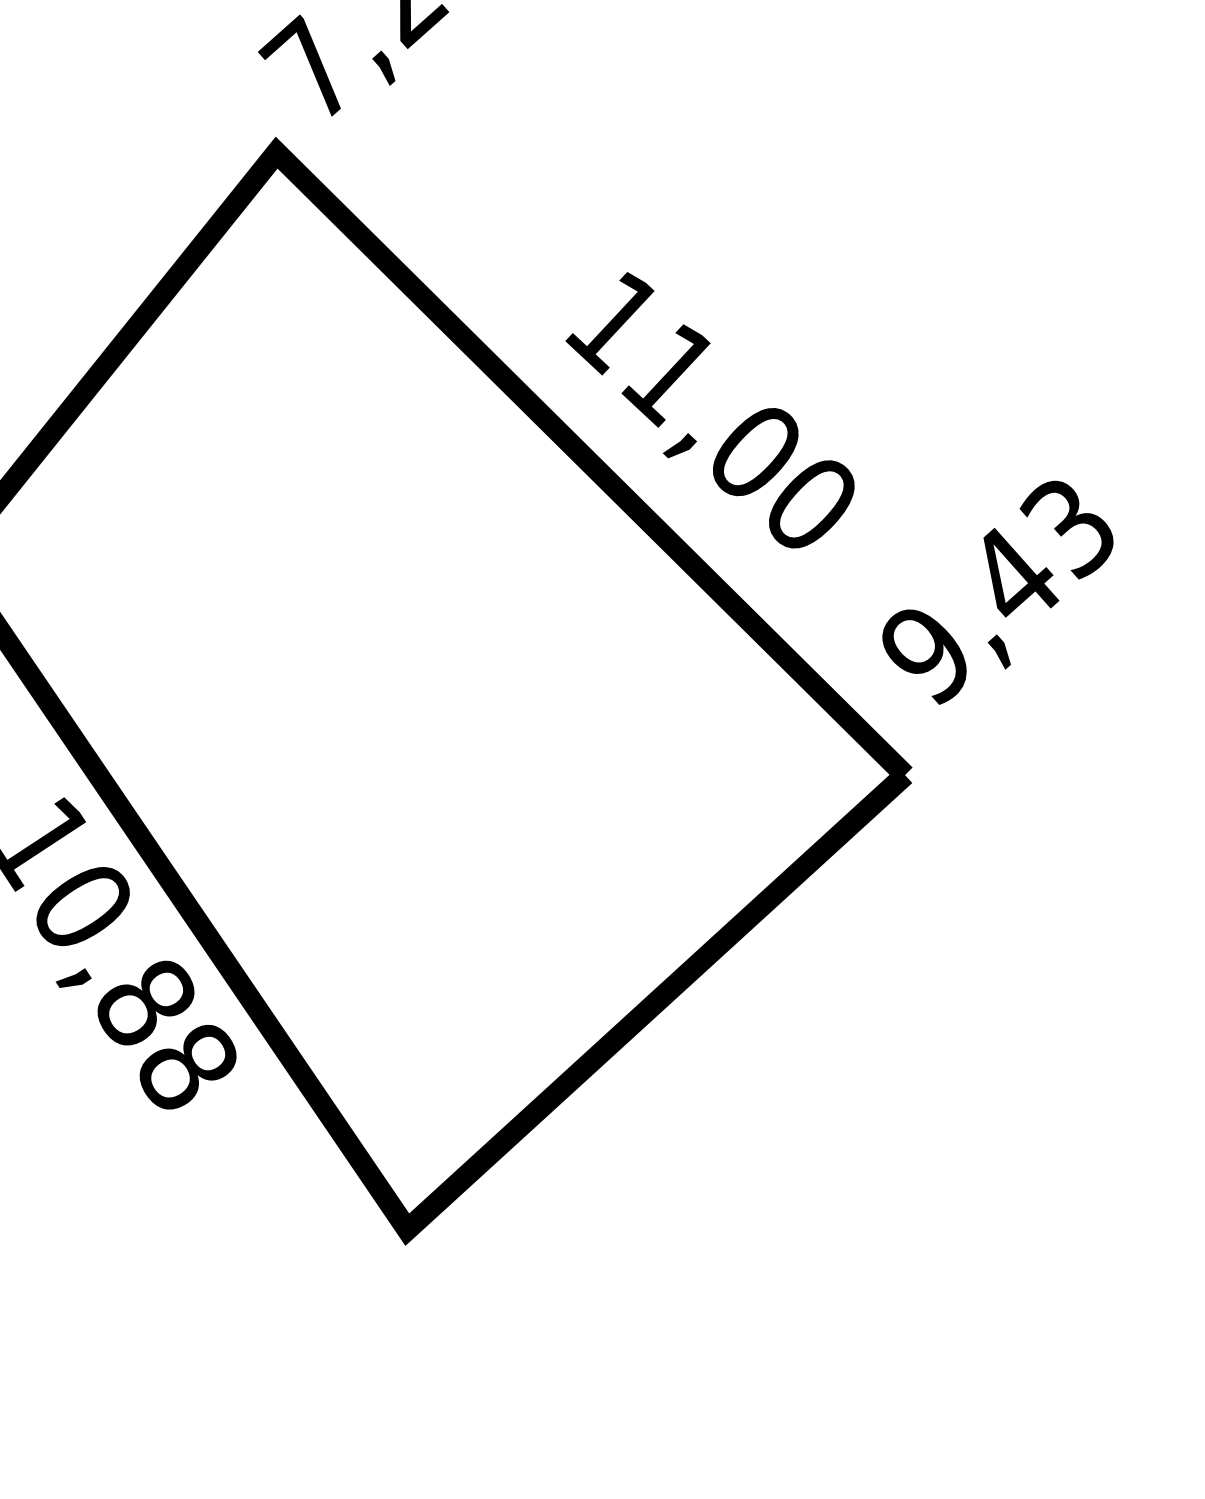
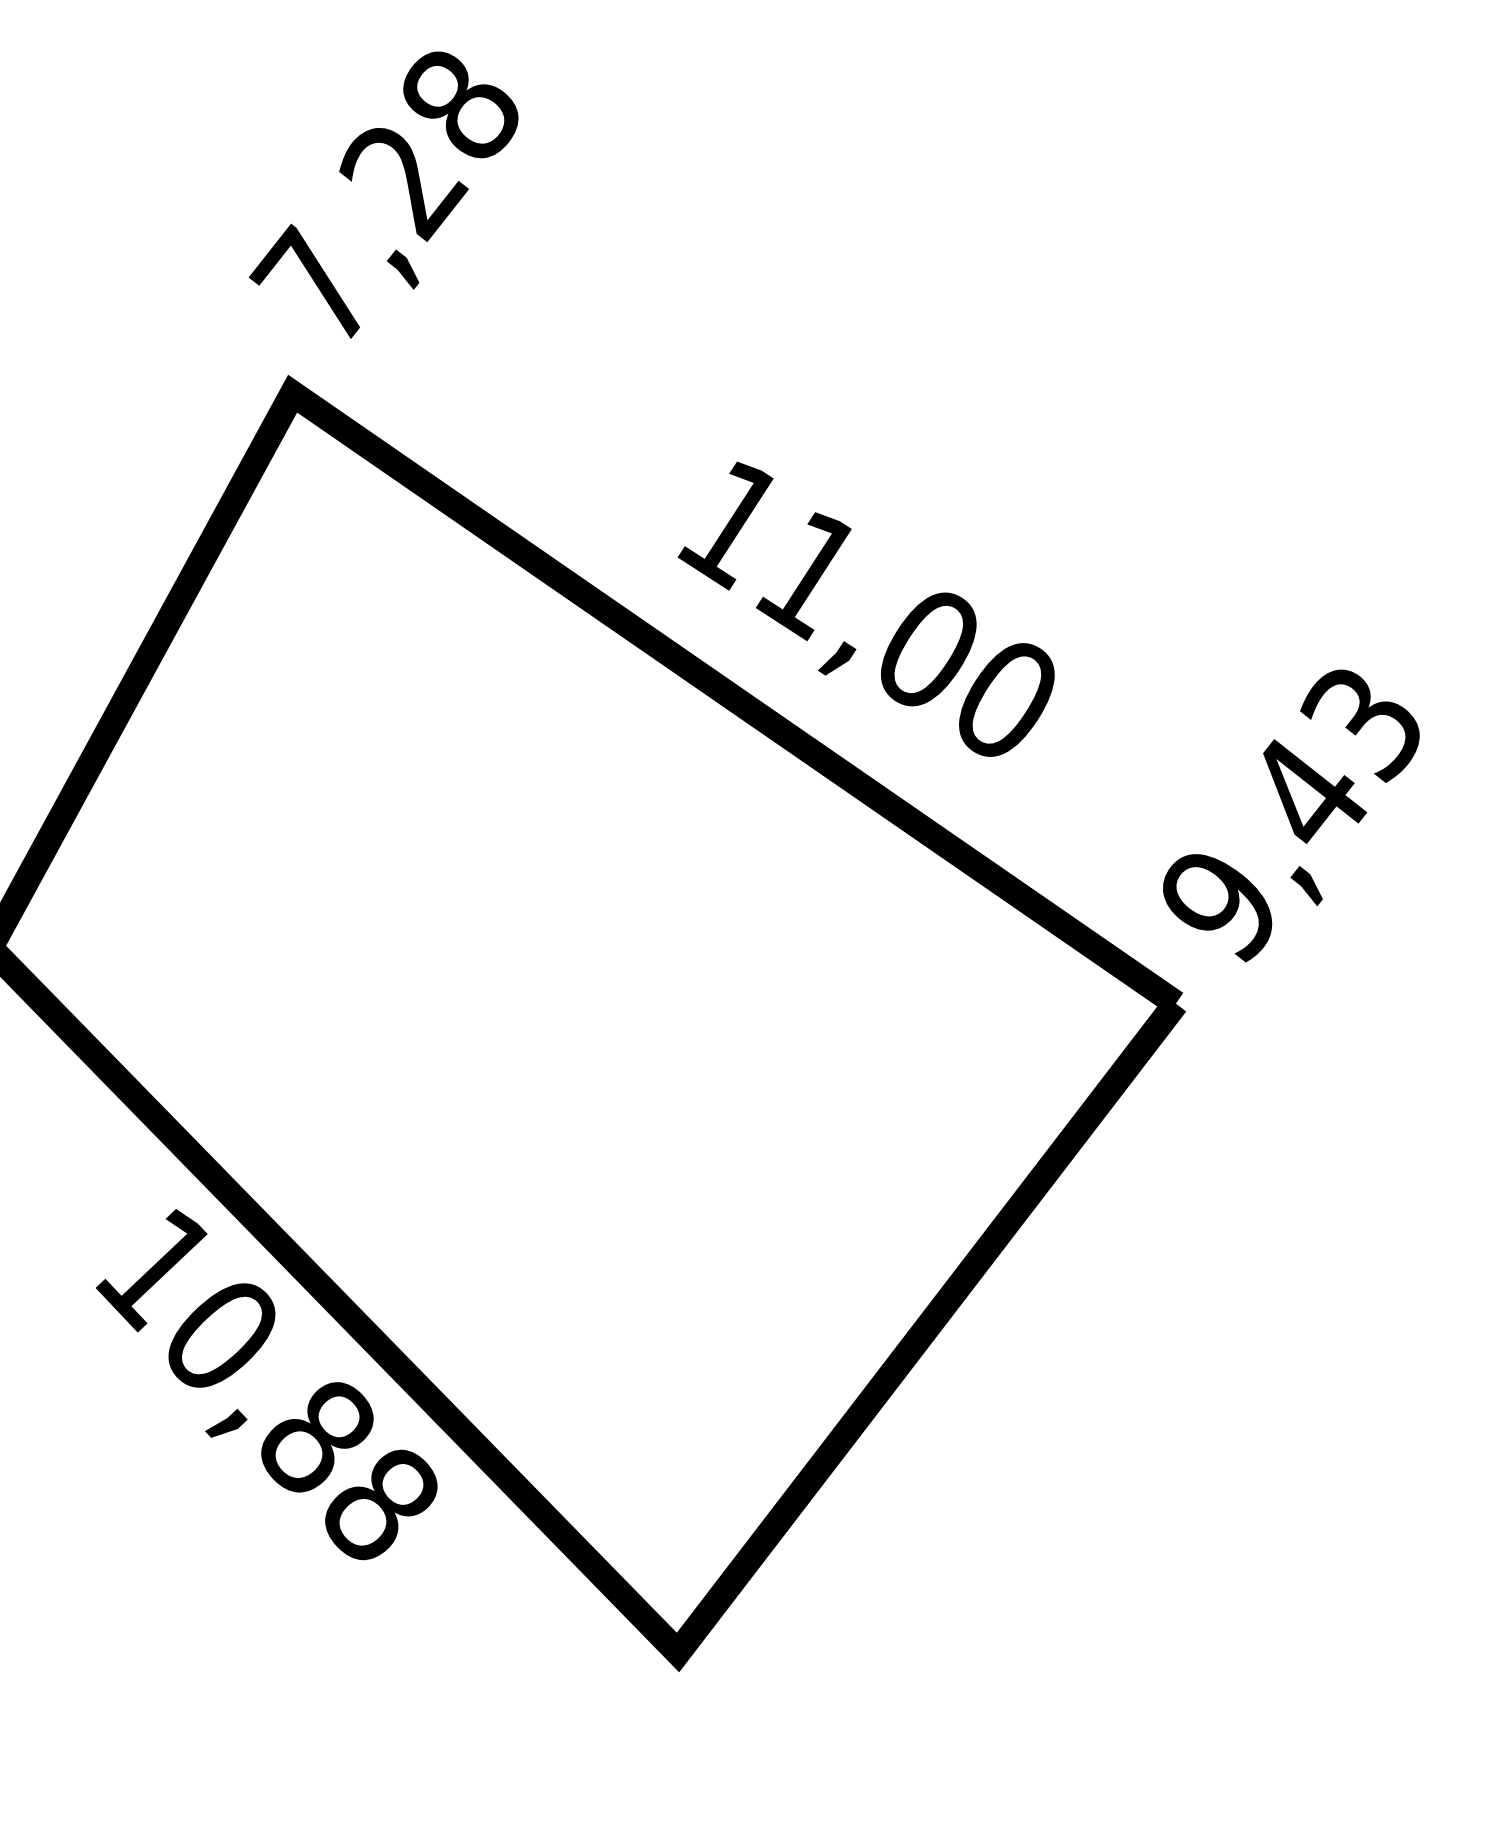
text: (997, 592) -> (1291, 815), moved

